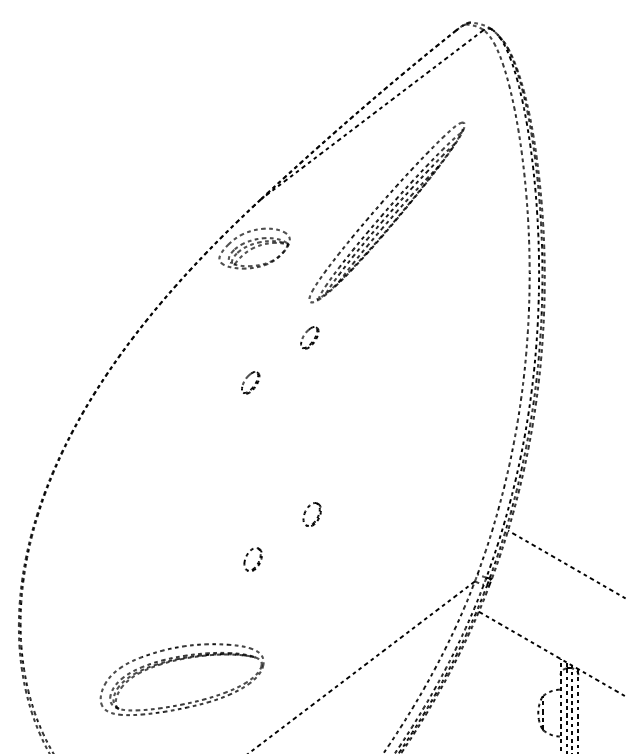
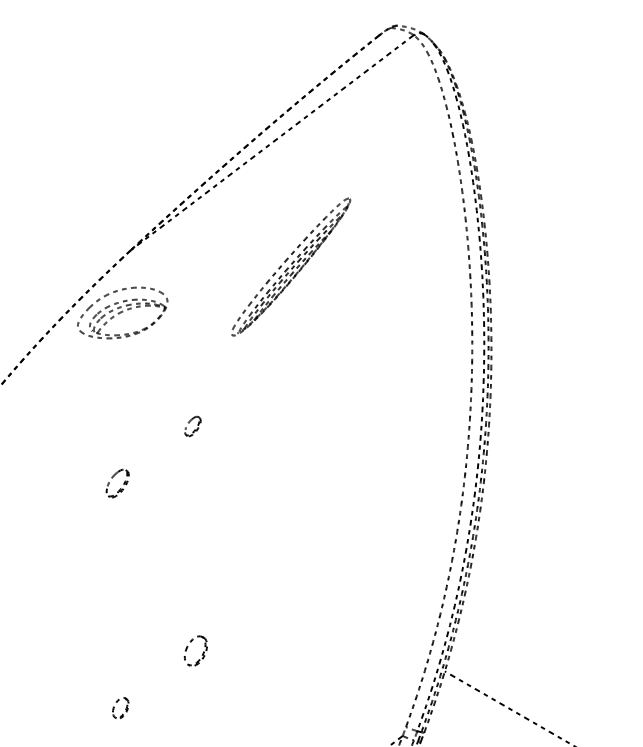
part: (386, 212) -> (290, 267), size x0.6
part: (309, 337) -> (192, 425), size x0.7
part: (252, 559) -> (120, 708), size x0.7

